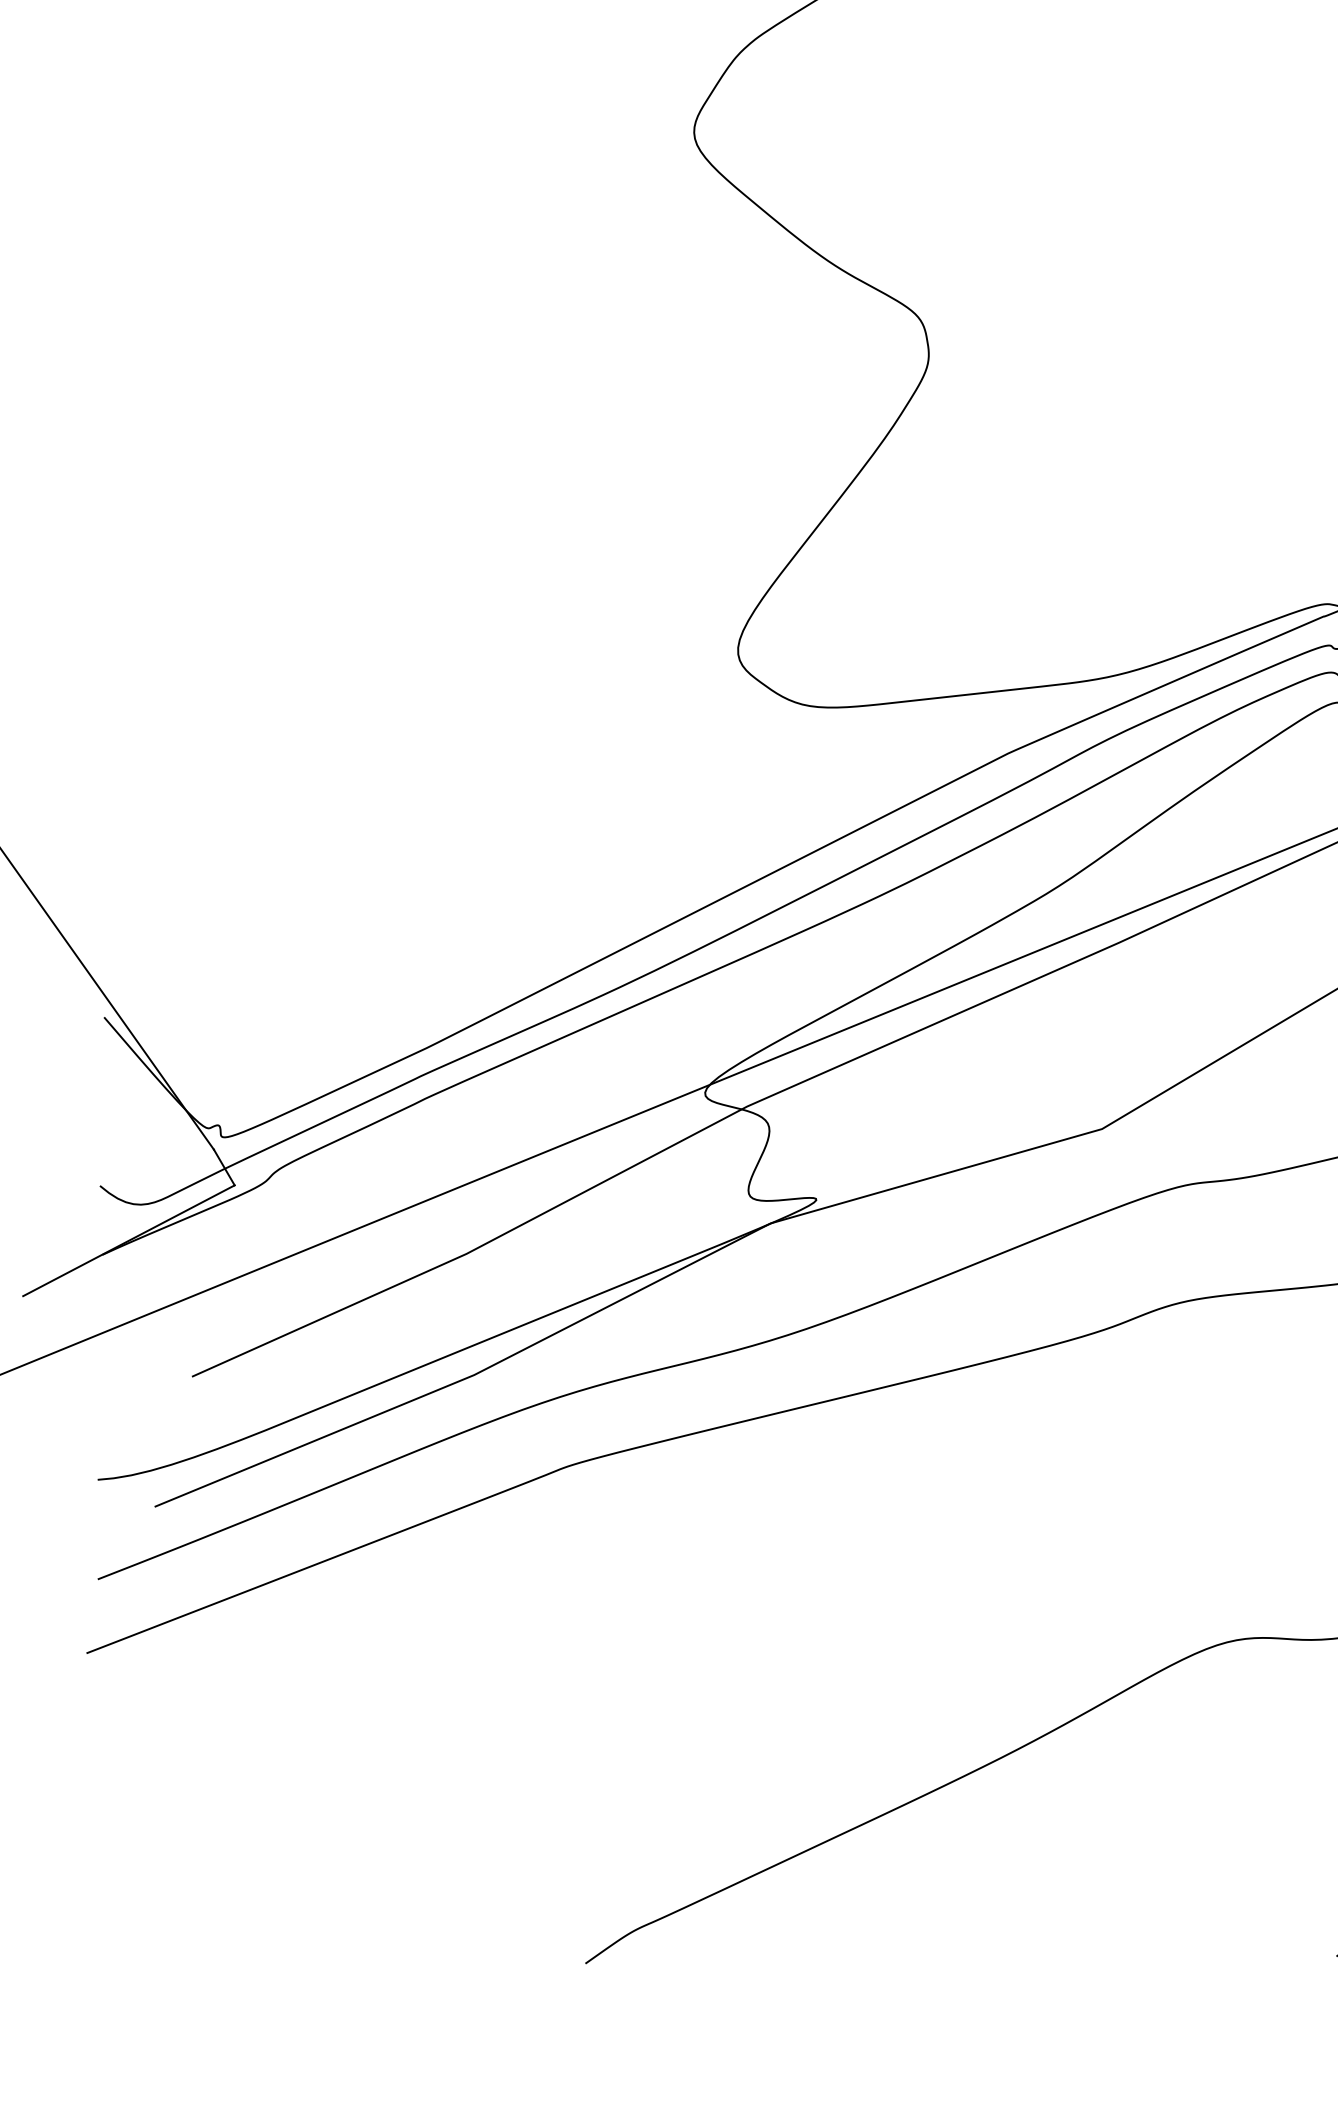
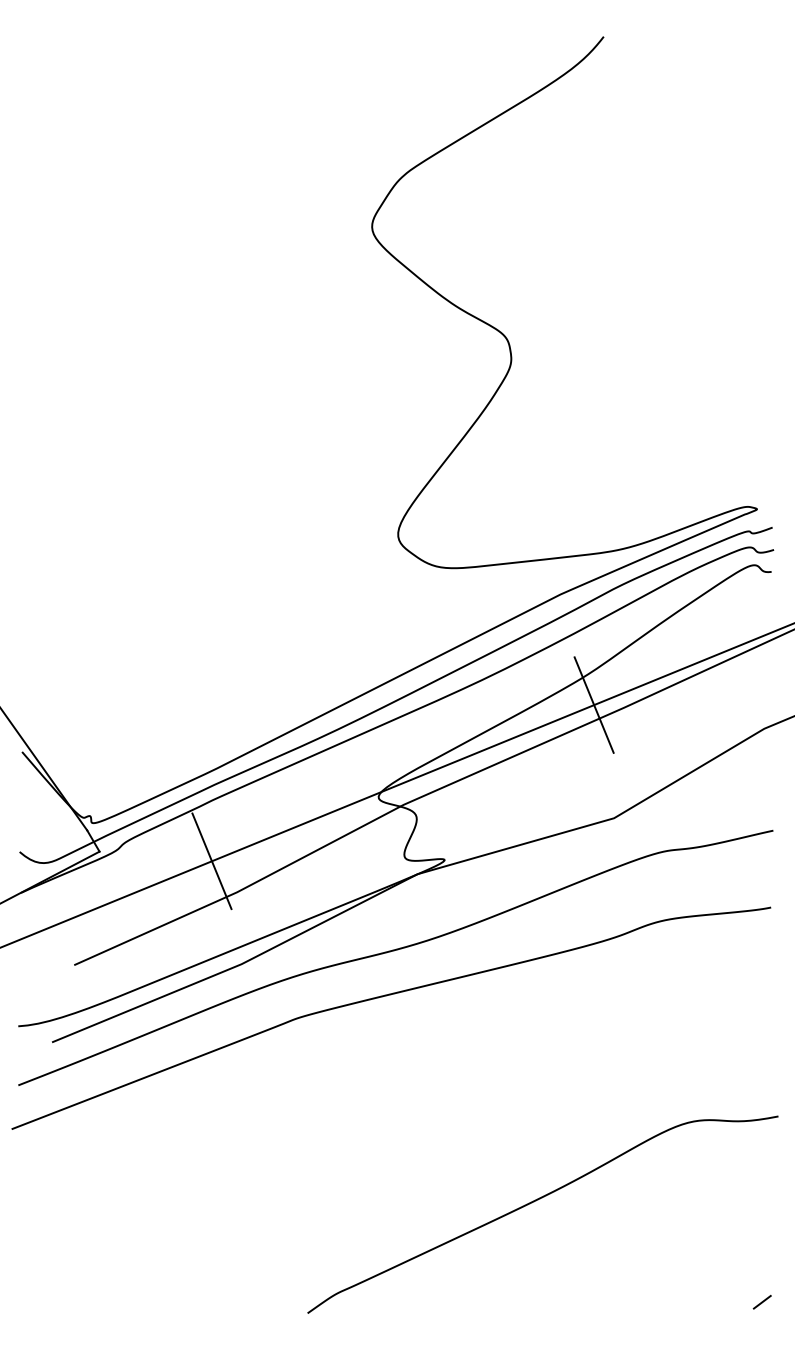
line: (1067, 937) -> (593, 704), added
line: (423, 1201) -> (211, 861), added

